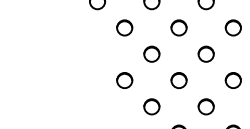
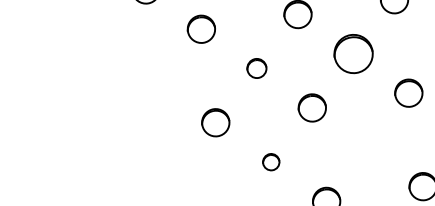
circle: (151, 53) -> (255, 67), size x0.7
circle: (205, 53) -> (351, 52), size x1.4
circle: (151, 106) -> (270, 161), size x0.6
circle: (205, 106) -> (366, 146), removed

